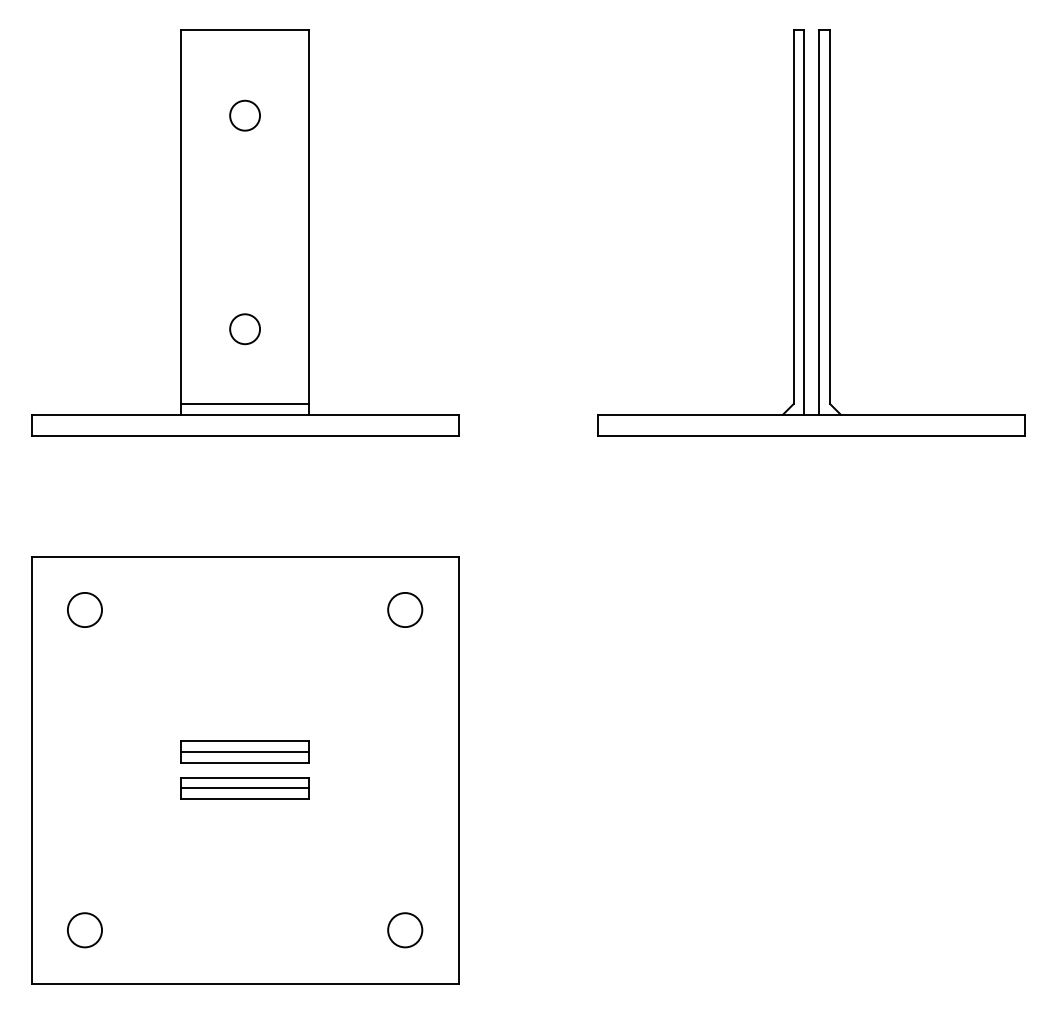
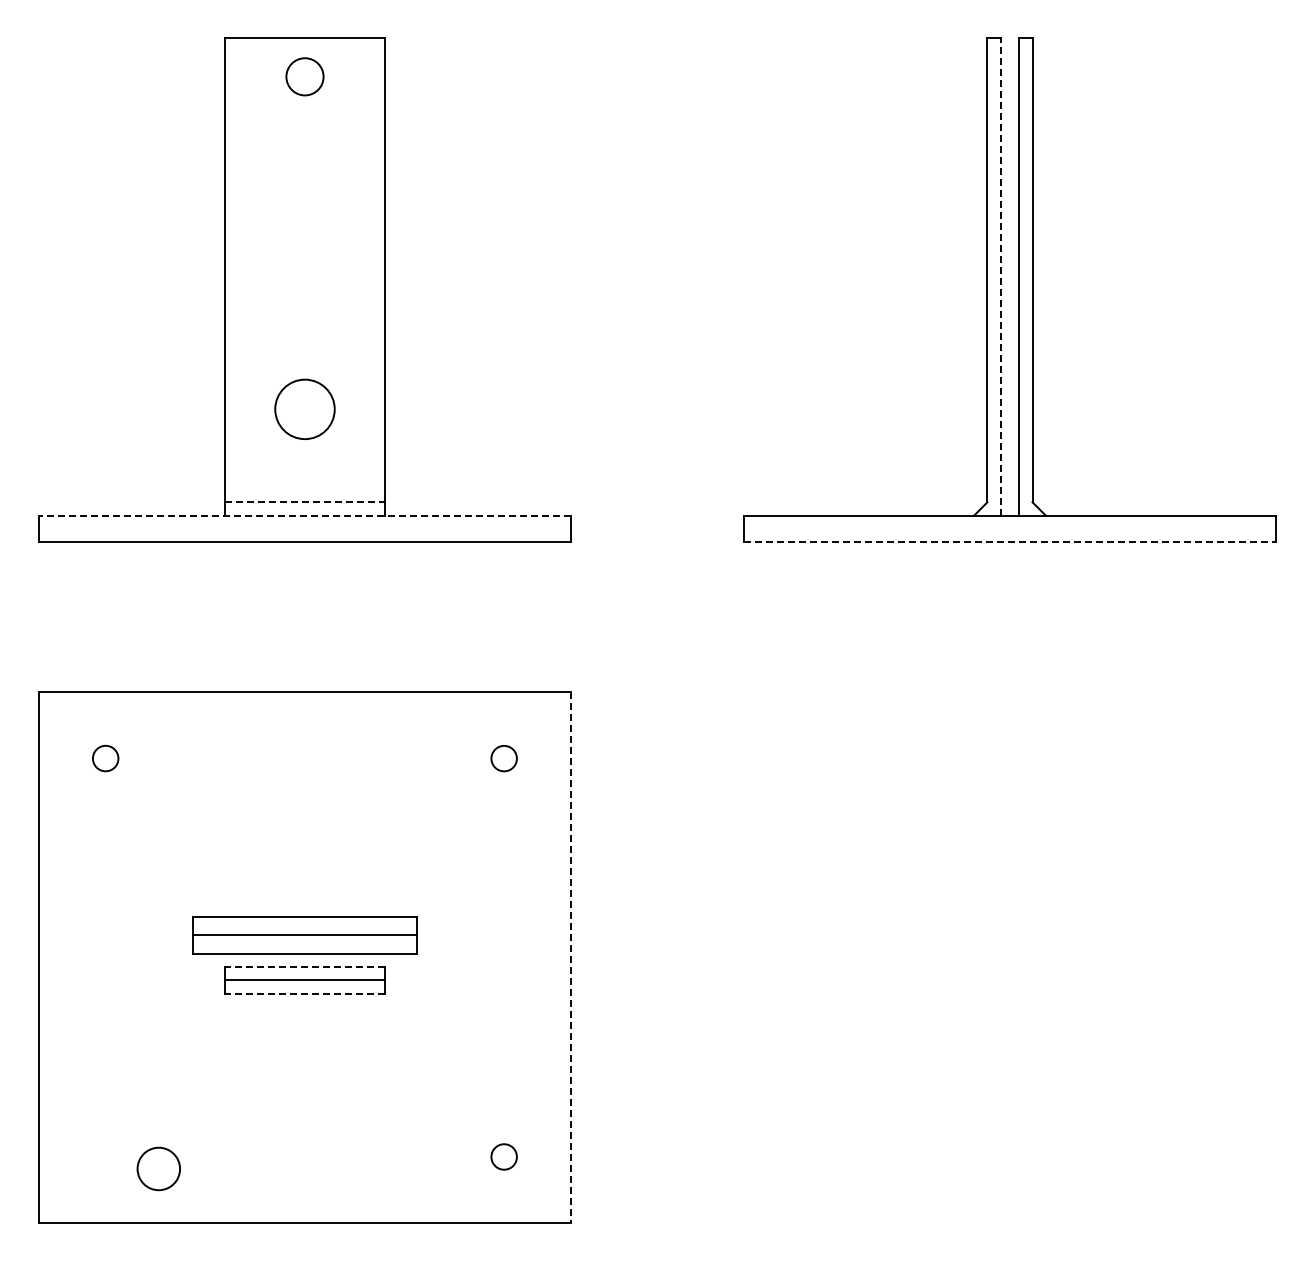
circle: (244, 115) -> (304, 76), moved
line: (804, 222) -> (1000, 276), solid -> dashed
circle: (244, 329) -> (304, 409), size x1.6
line: (245, 404) -> (305, 502), solid -> dashed
line: (245, 414) -> (305, 515), solid -> dashed
line: (811, 436) -> (1009, 542), solid -> dashed
circle: (84, 609) -> (105, 758), size x0.6
circle: (404, 609) -> (503, 758), size x0.6
part: (244, 752) -> (304, 935), size x1.4
line: (458, 769) -> (570, 957), solid -> dashed
line: (245, 777) -> (305, 967), solid -> dashed
line: (245, 798) -> (305, 993), solid -> dashed
circle: (84, 929) -> (158, 1168), moved
circle: (404, 929) -> (503, 1156), size x0.6

